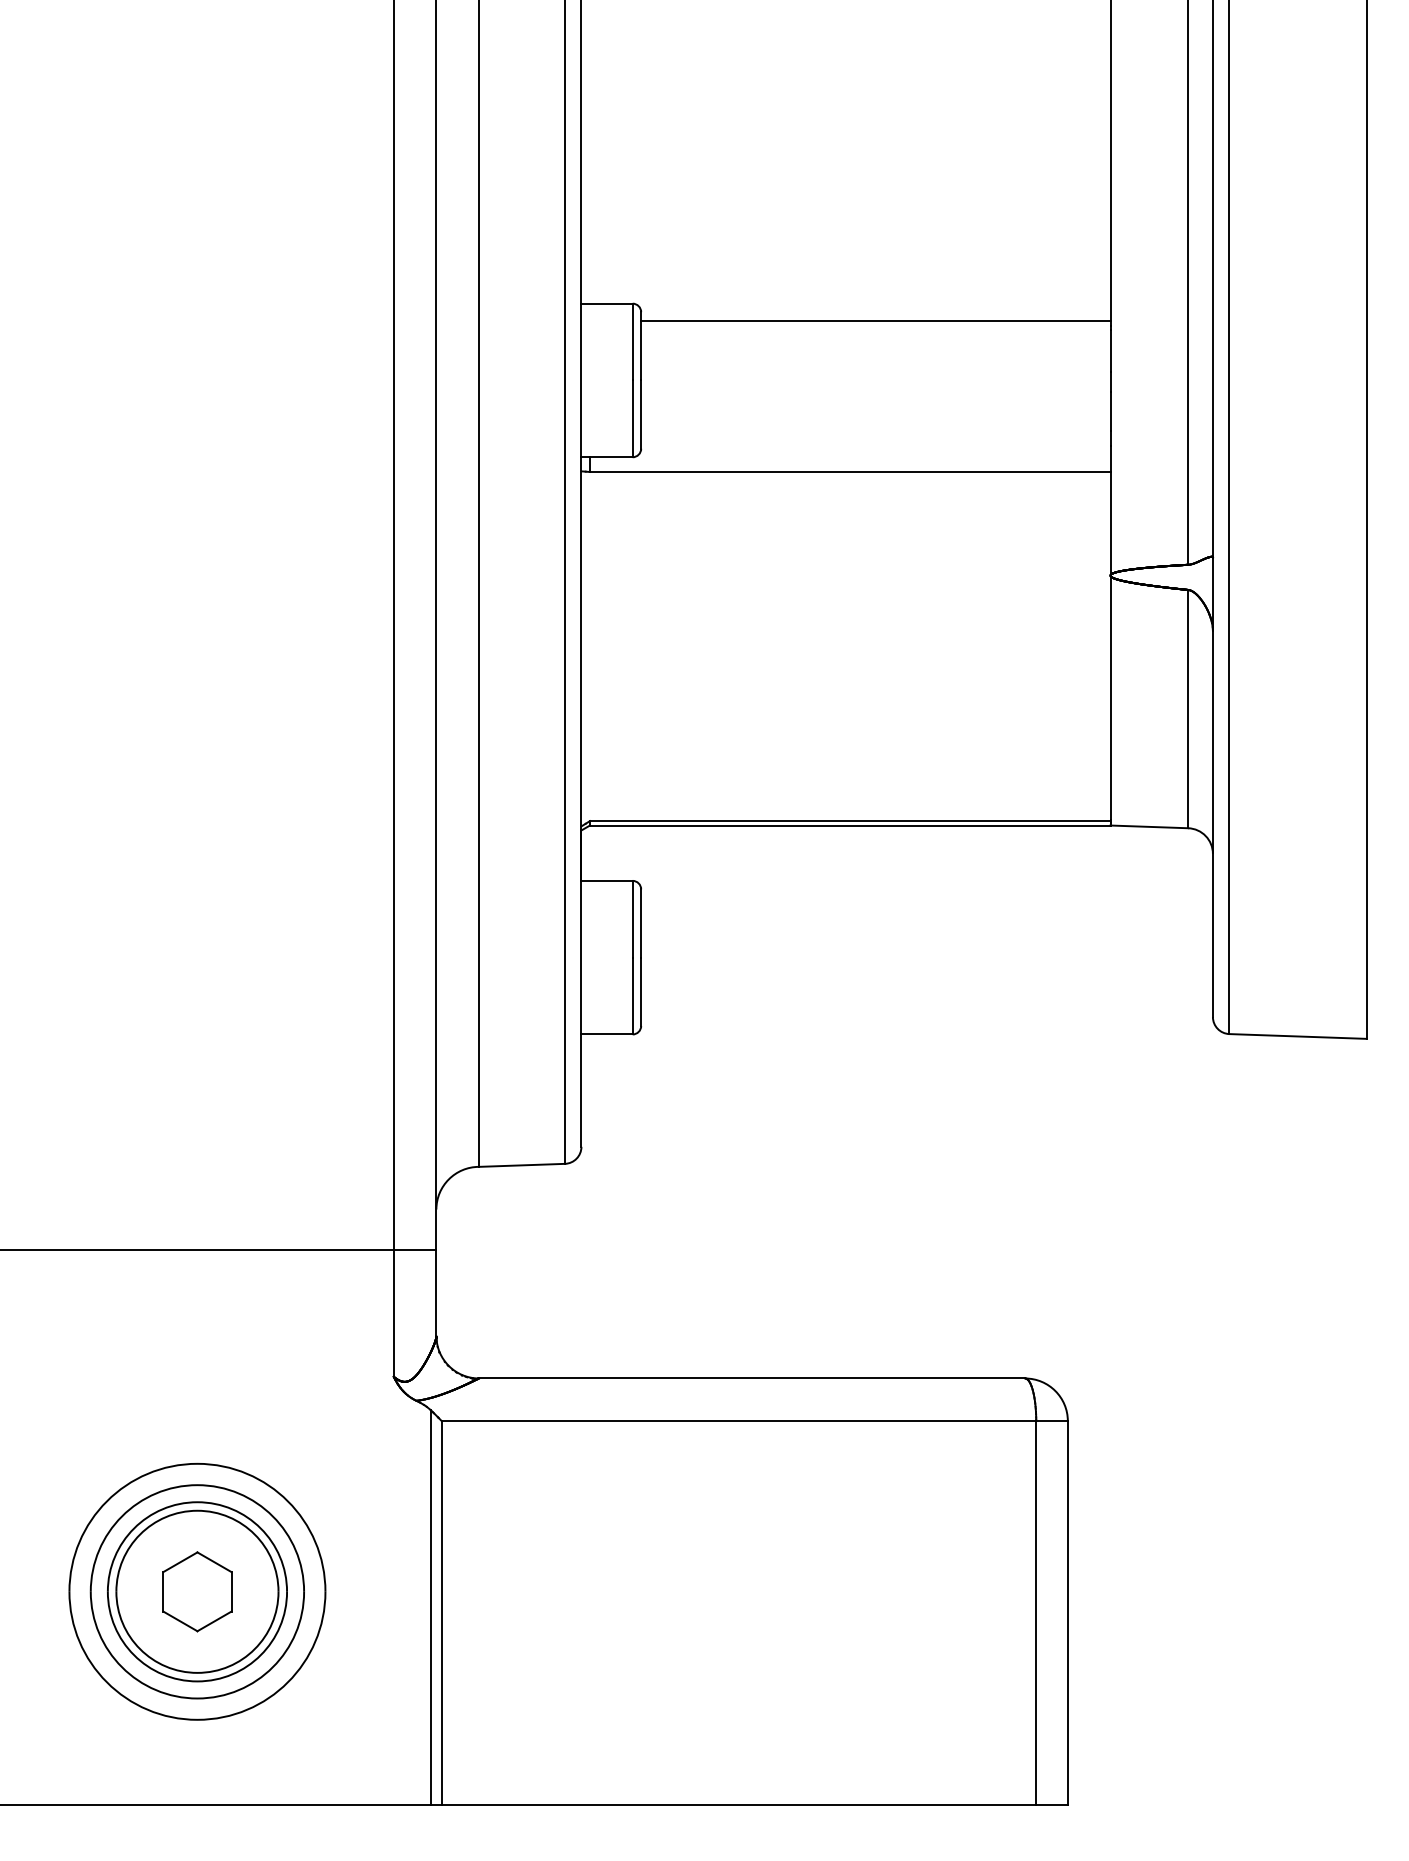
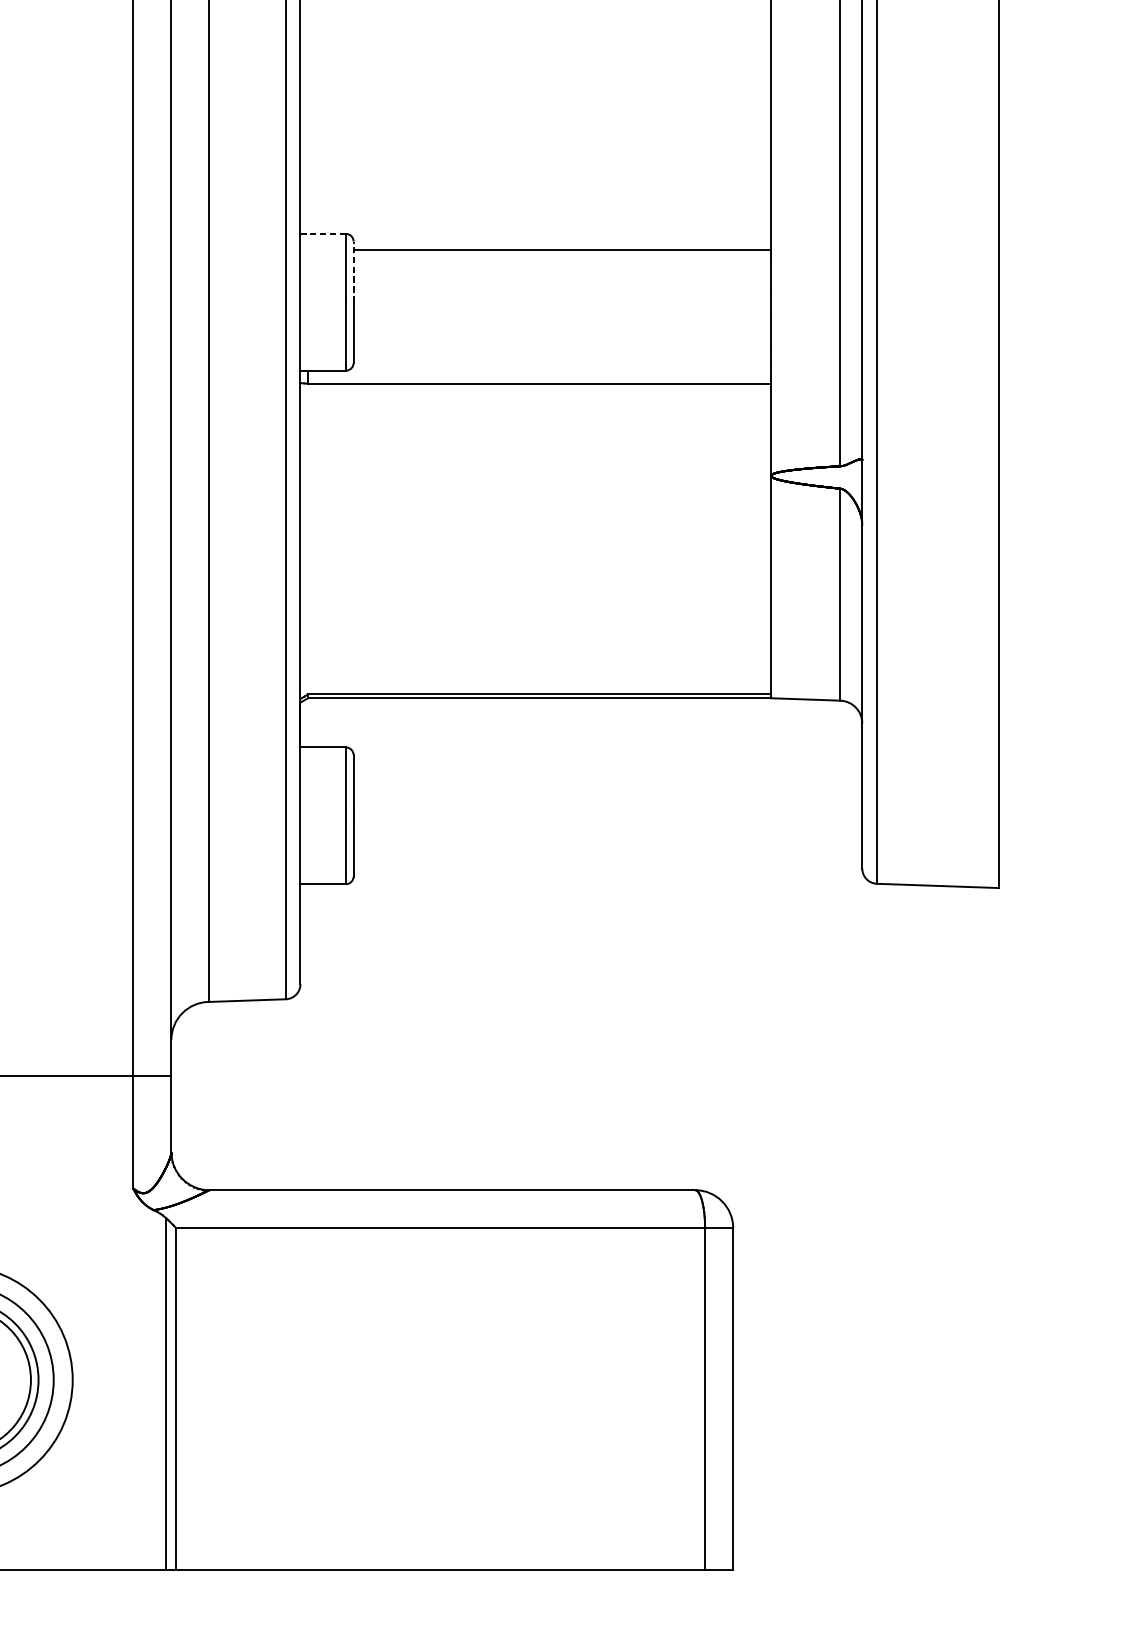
line: (607, 303) -> (323, 233), solid -> dashed
line: (641, 345) -> (353, 271), solid -> dashed

